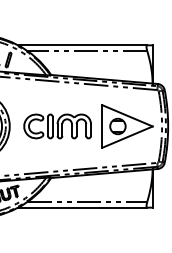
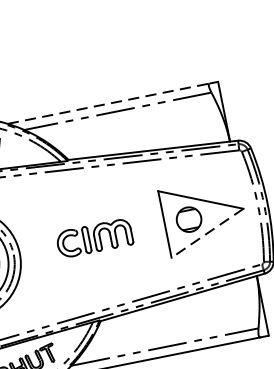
line: (82, 45) -> (108, 104), solid -> dashed
part: (57, 126) -> (94, 238), size x0.7
line: (127, 137) -> (207, 233), solid -> dashed

